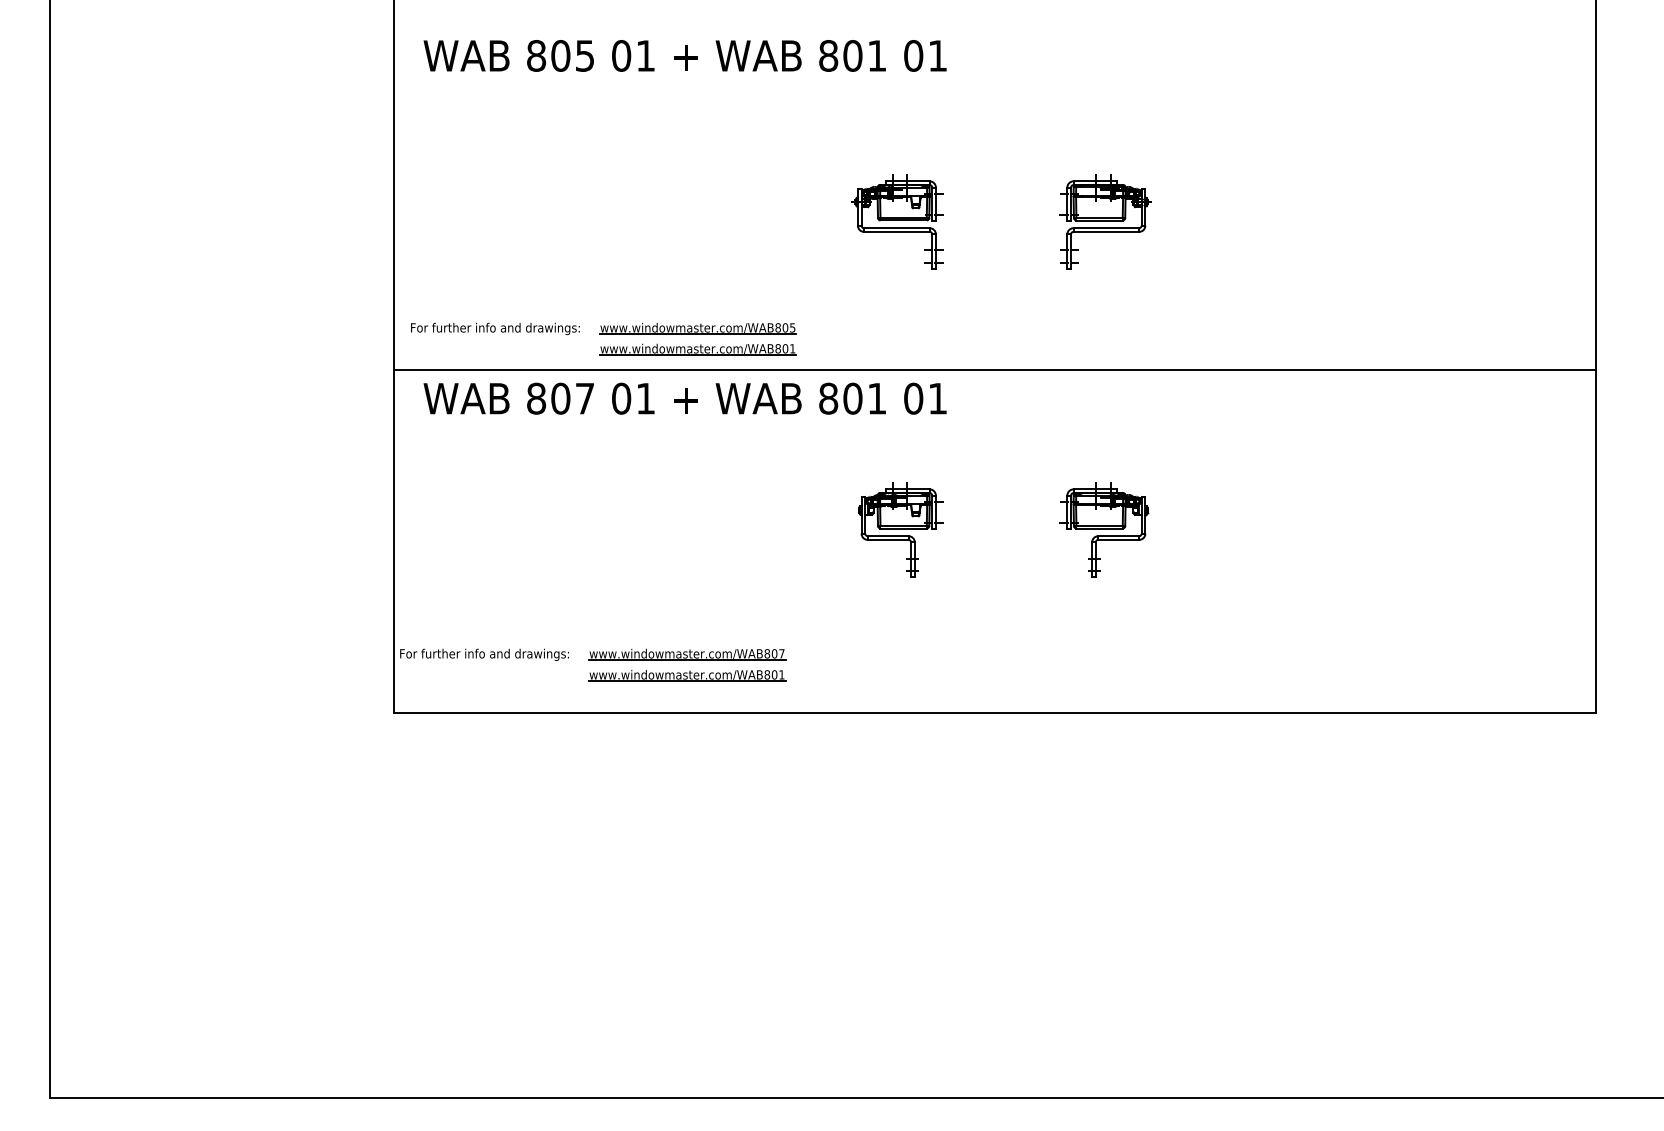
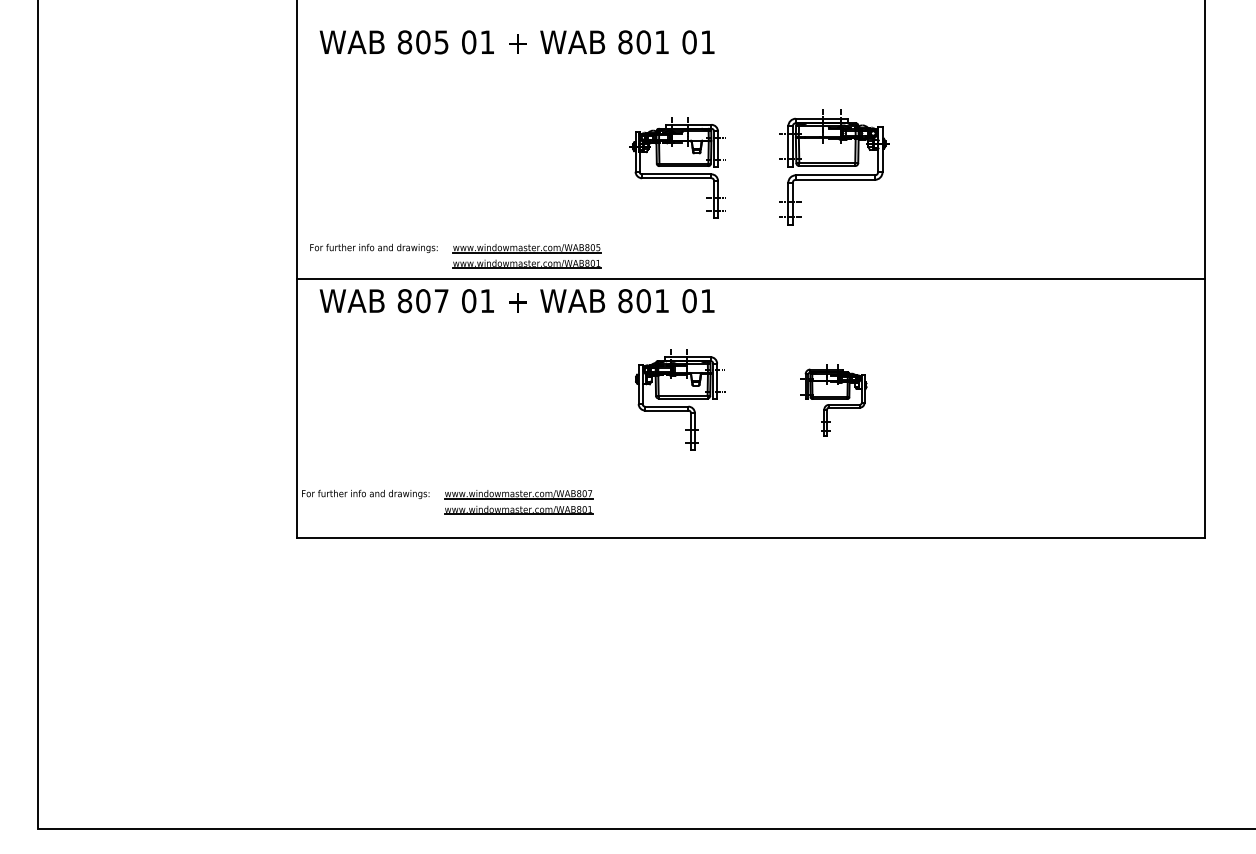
part: (897, 221) -> (677, 167), size x1.4
part: (1105, 221) -> (834, 167), size x1.6
part: (900, 530) -> (679, 400), size x1.4

